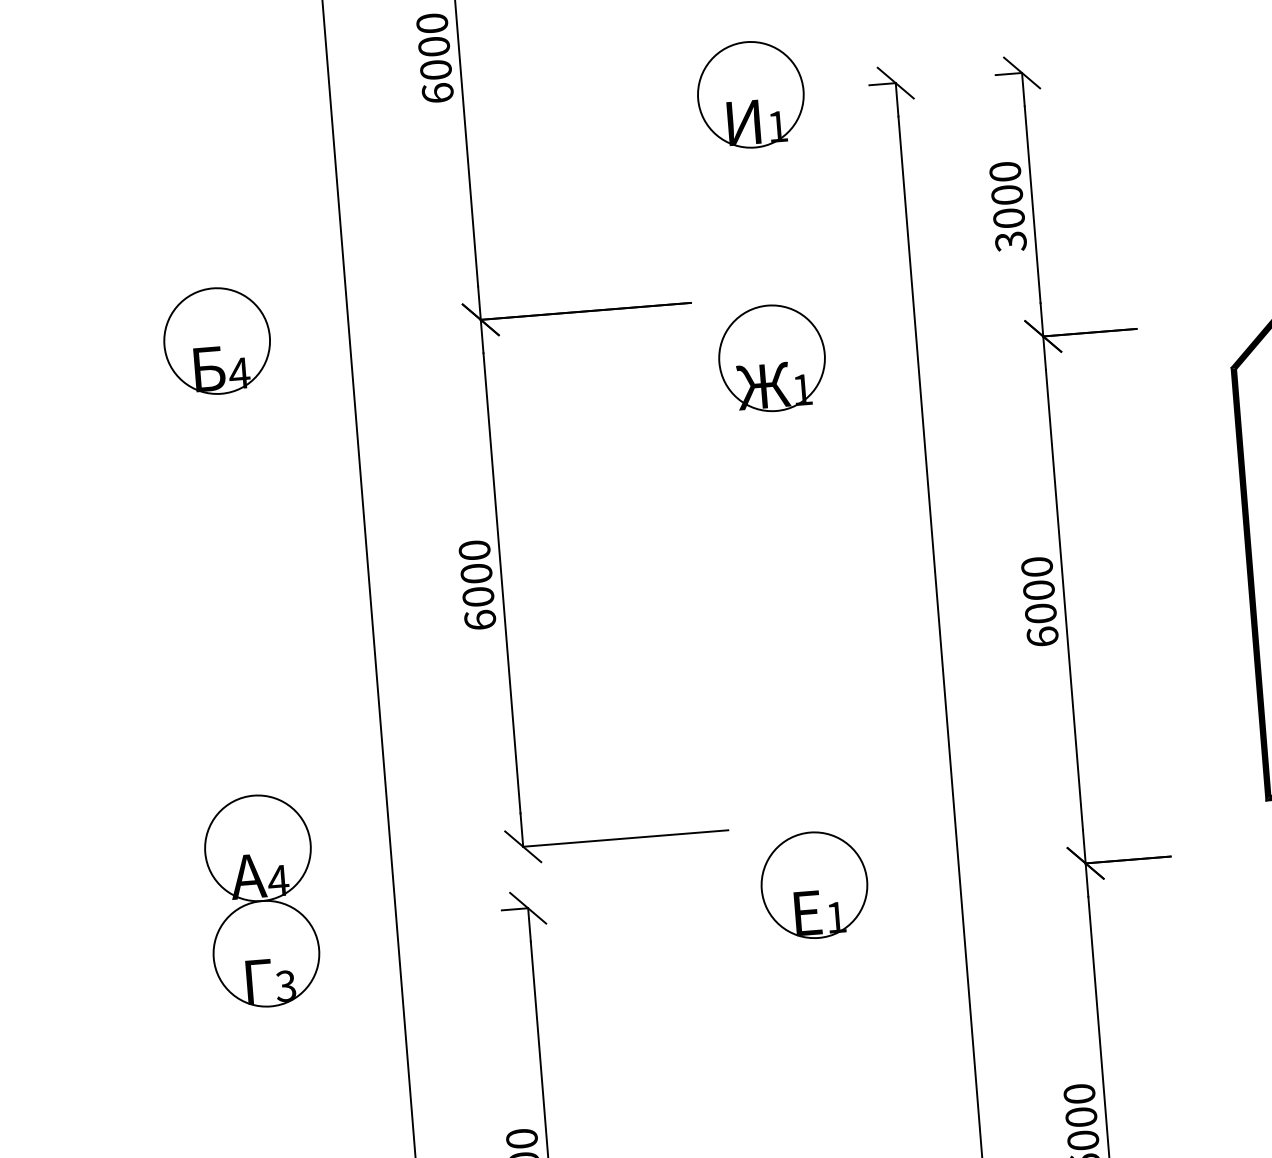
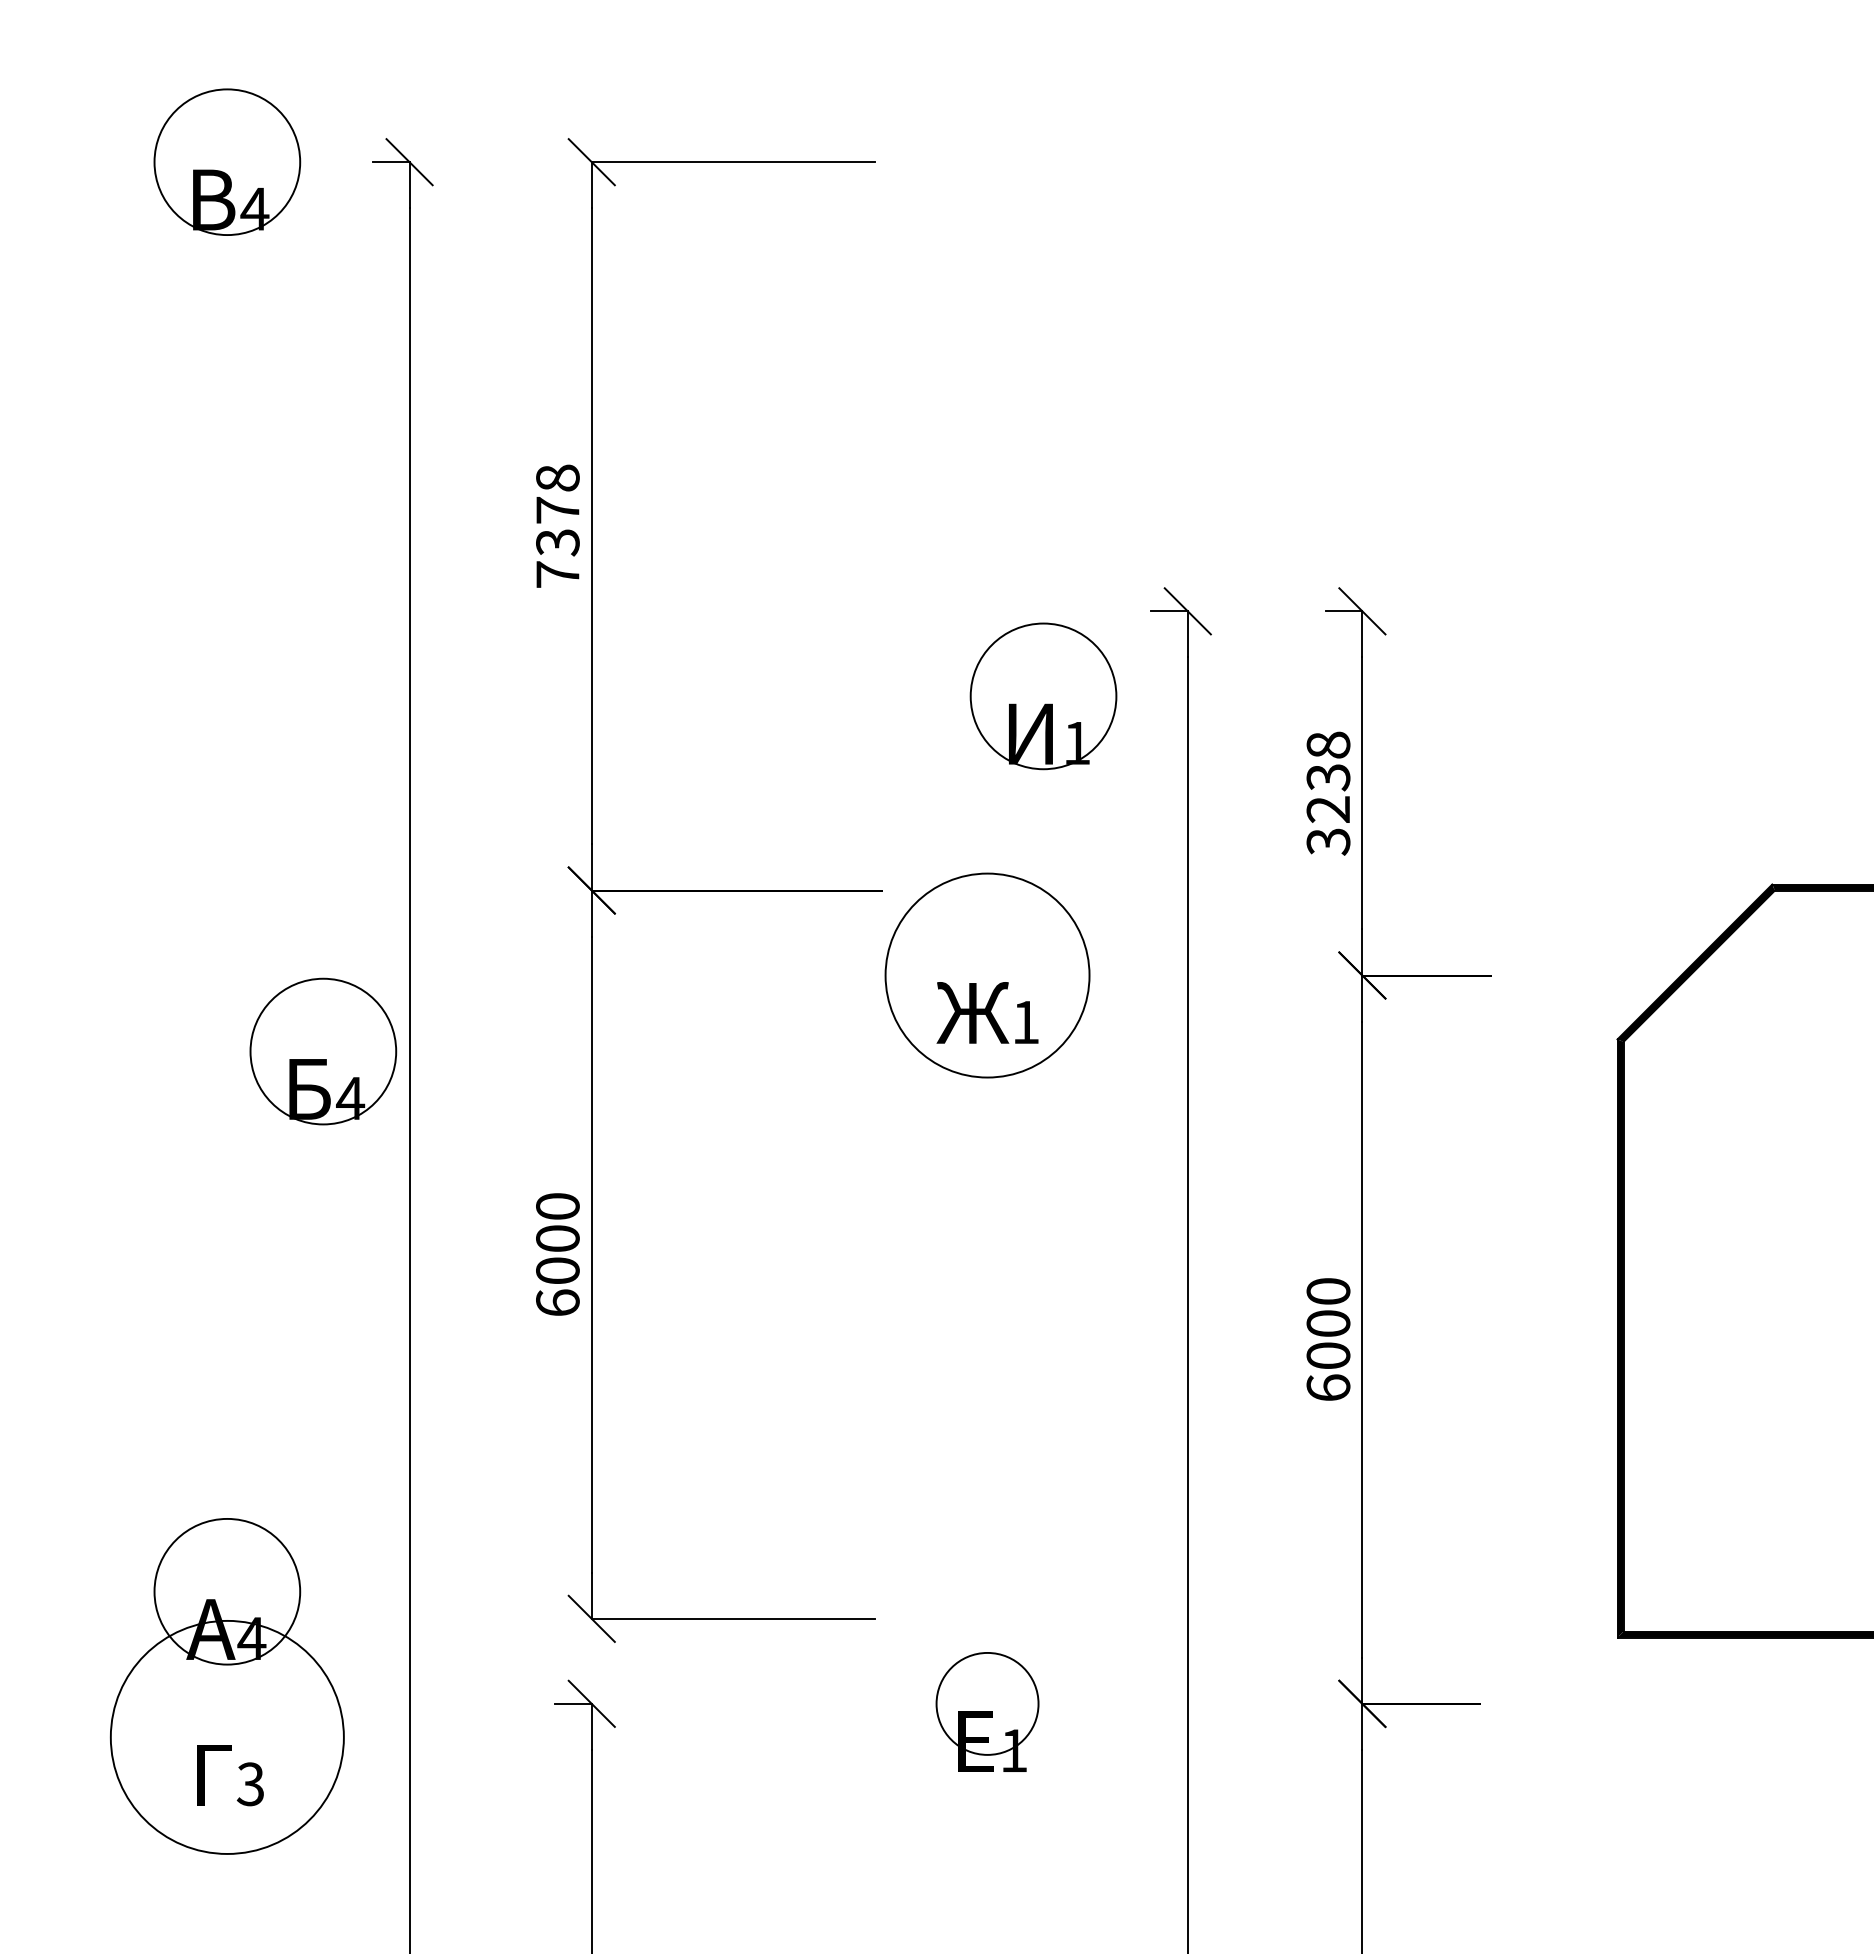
text: (434, 57) -> (557, 525), 6000 -> 7378
part: (750, 94) -> (1043, 696), moved
text: (1007, 194) -> (1328, 776), 3000 -> 3238
part: (217, 341) -> (323, 1051), moved
circle: (772, 358) -> (987, 975), size x1.4
circle: (814, 884) -> (987, 1703), size x0.7
circle: (266, 953) -> (227, 1737), size x1.6

